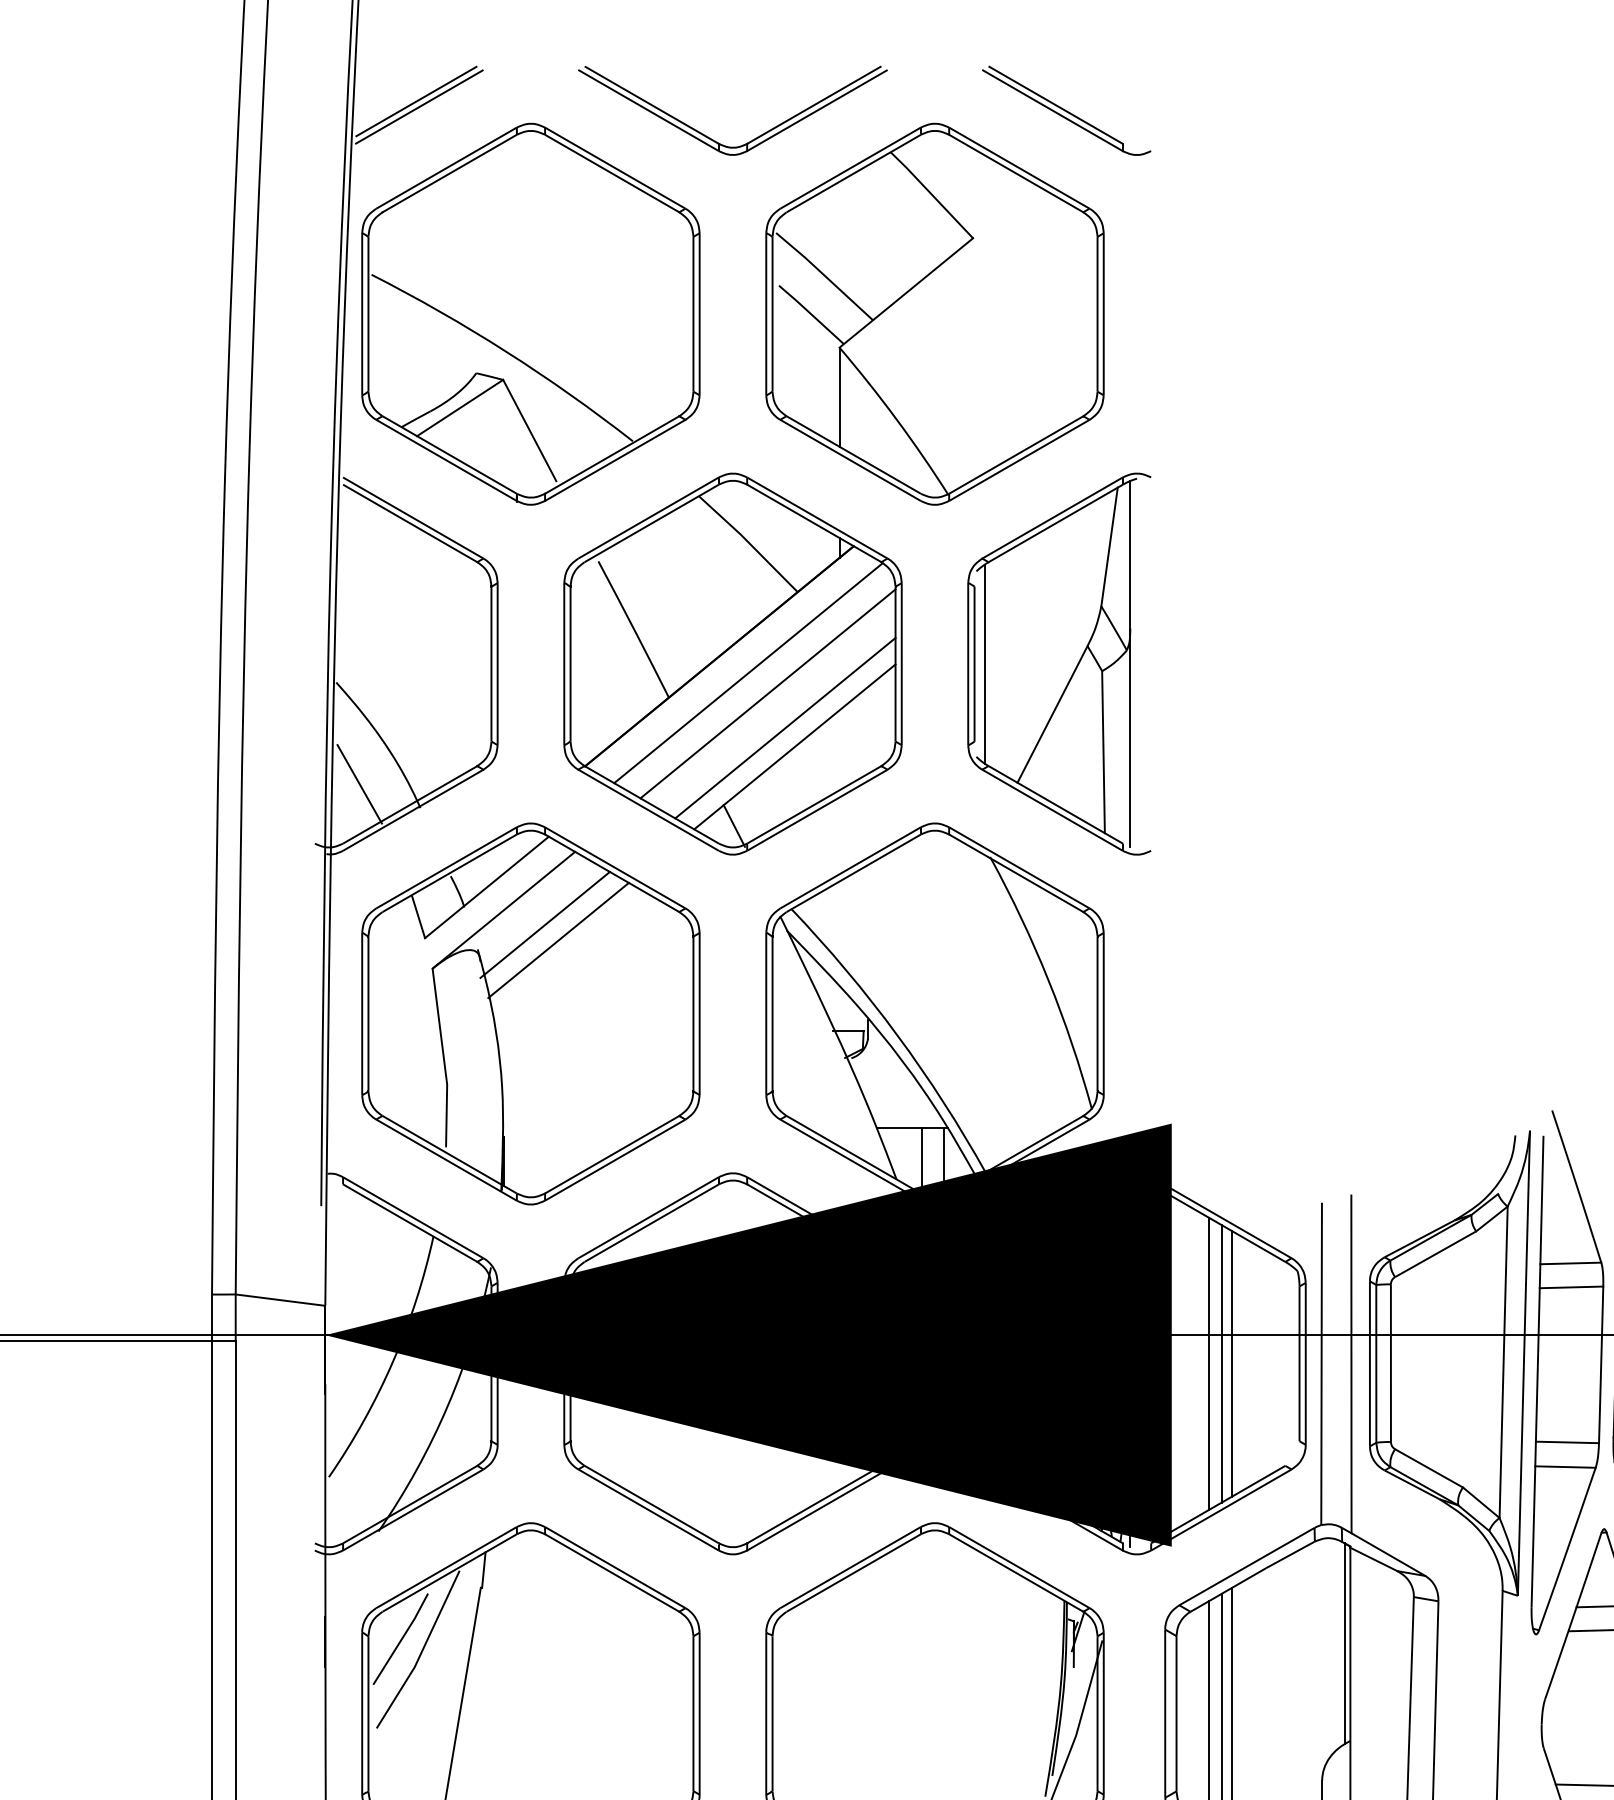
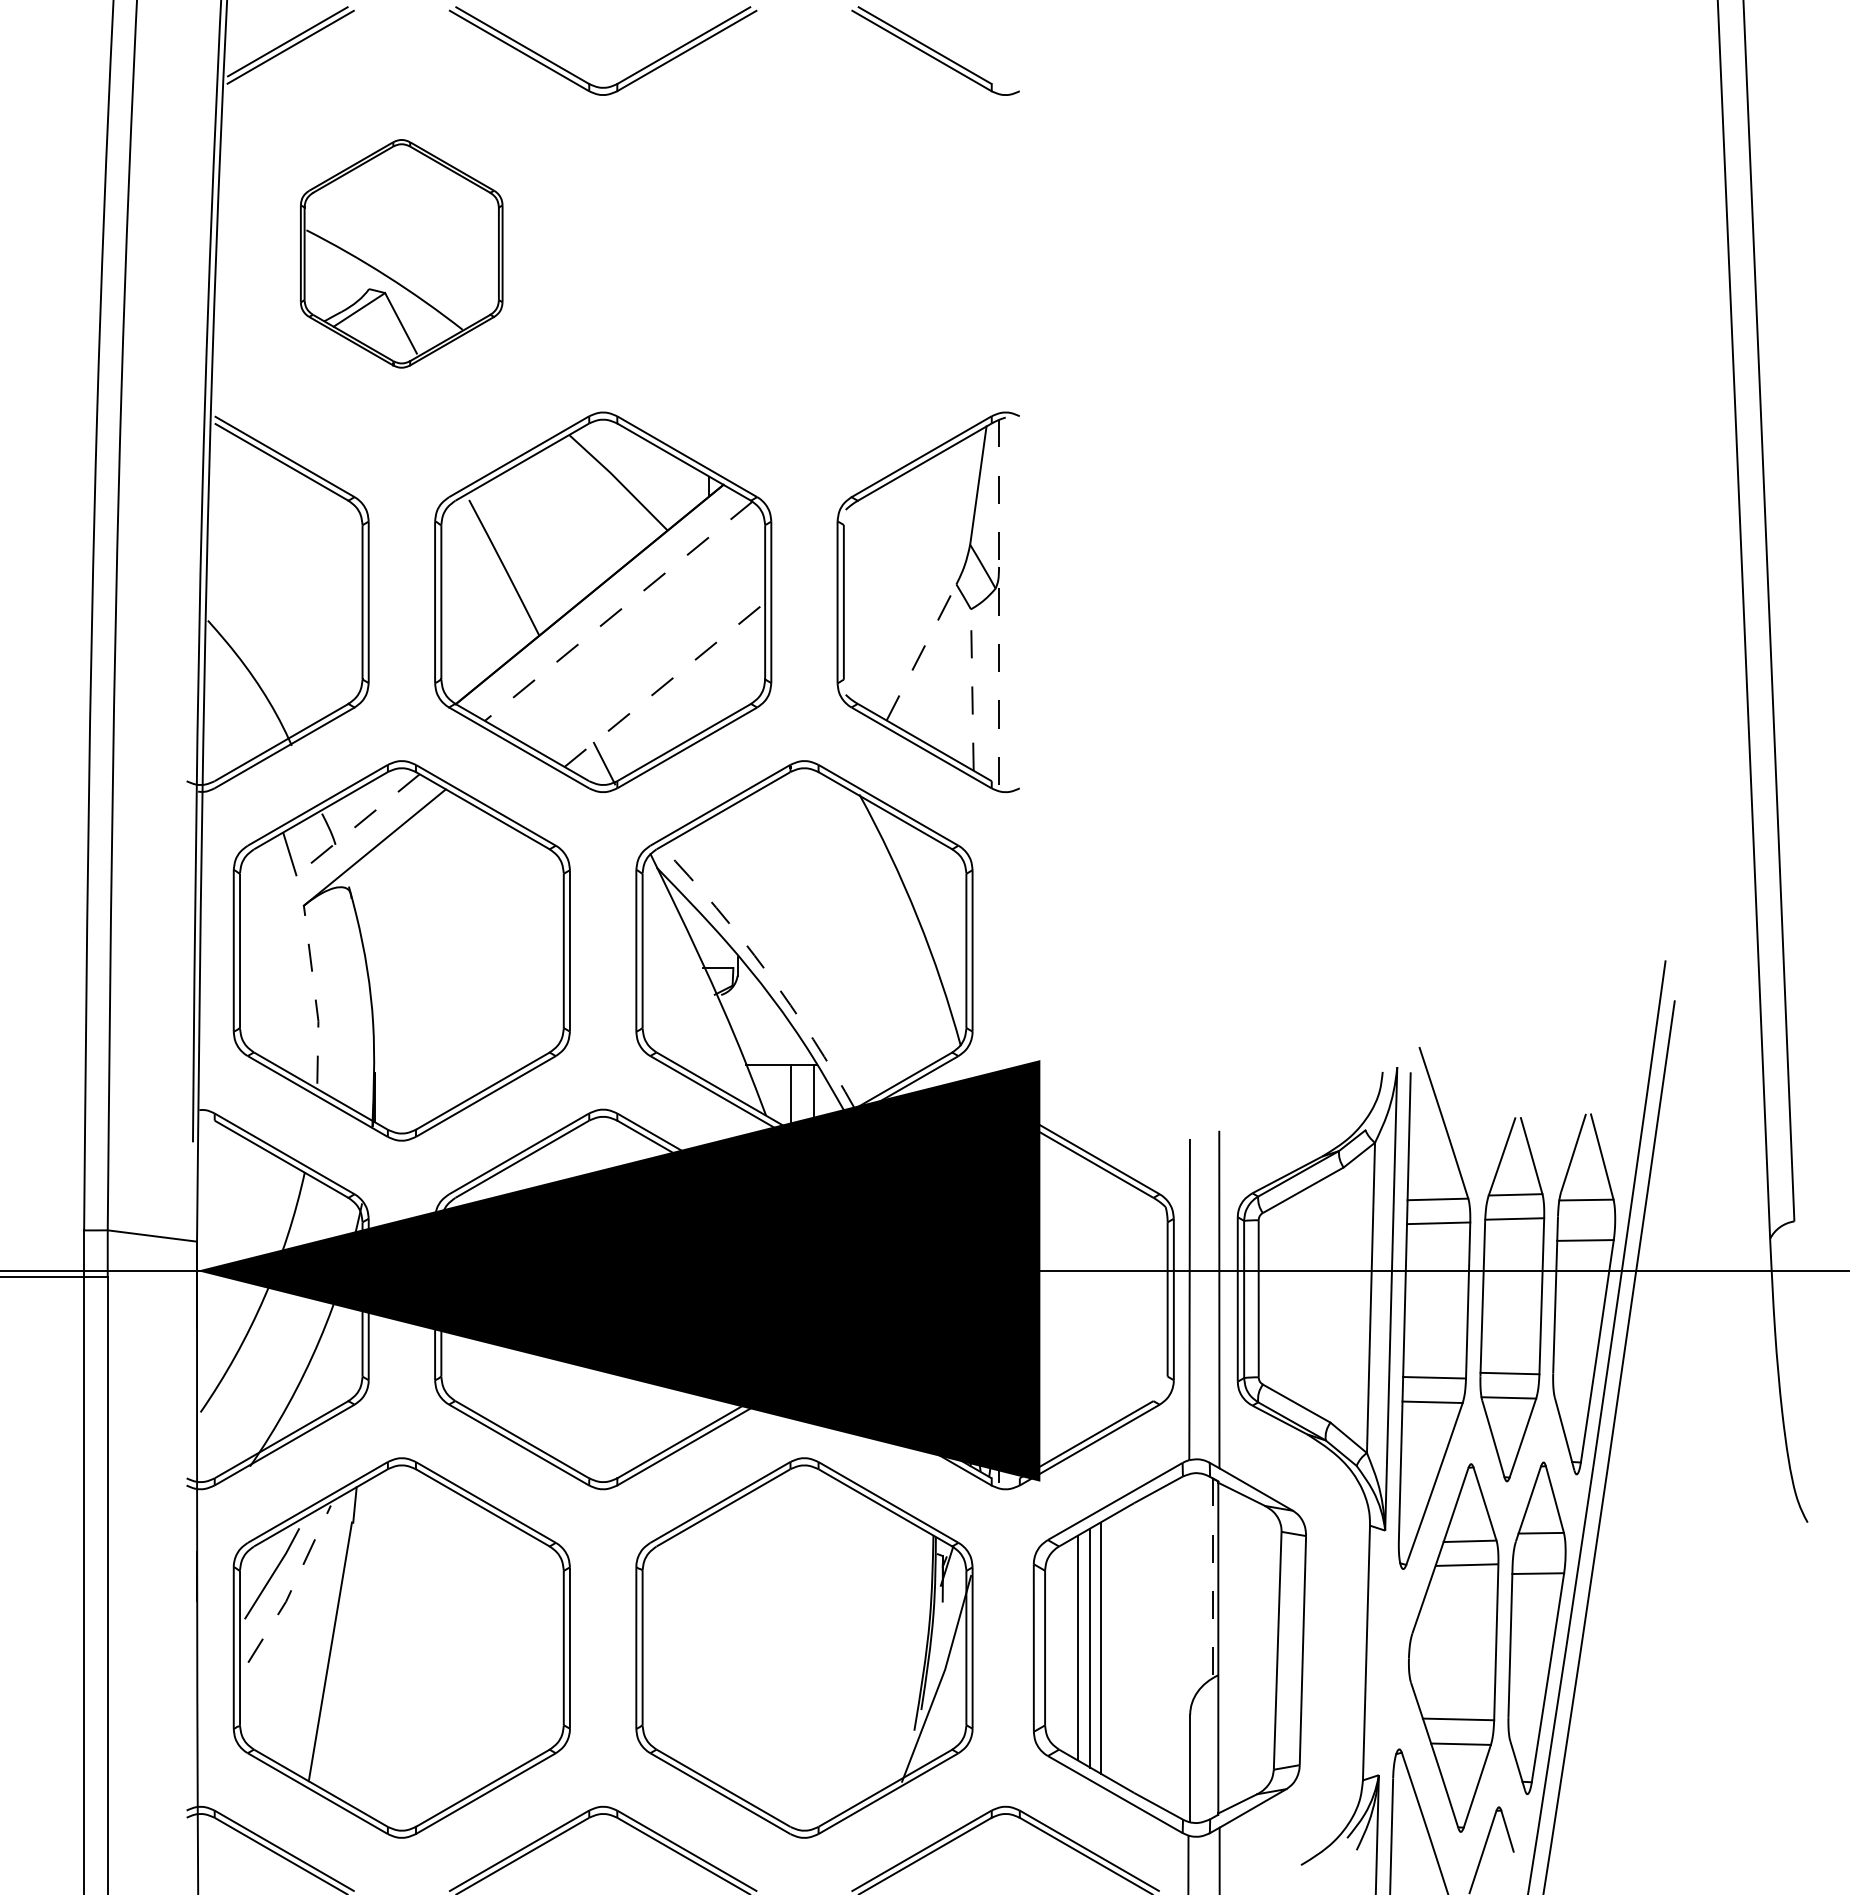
part: (530, 314) -> (401, 253), size x0.6
part: (935, 314) -> (804, 253), removed
line: (1130, 663) -> (999, 601), solid -> dashed
line: (984, 664) -> (853, 602), removed
line: (748, 673) -> (618, 611), solid -> dashed
line: (768, 693) -> (638, 631), removed
line: (1052, 714) -> (921, 652), solid -> dashed
line: (785, 728) -> (655, 666), removed
line: (794, 746) -> (664, 684), solid -> dashed
line: (1103, 752) -> (972, 690), solid -> dashed
line: (359, 783) -> (231, 721), removed
line: (487, 887) -> (358, 824), solid -> dashed
line: (544, 924) -> (415, 861), removed
line: (558, 940) -> (429, 877), removed
arc: (896, 1035) -> (766, 972), solid -> dashed
line: (444, 1057) -> (315, 994), solid -> dashed
line: (1209, 1363) -> (1077, 1299), removed
line: (1222, 1363) -> (1090, 1299), removed
line: (1232, 1363) -> (1100, 1299), removed
line: (1344, 1643) -> (1212, 1578), solid -> dashed
line: (422, 1651) -> (293, 1586), solid -> dashed

